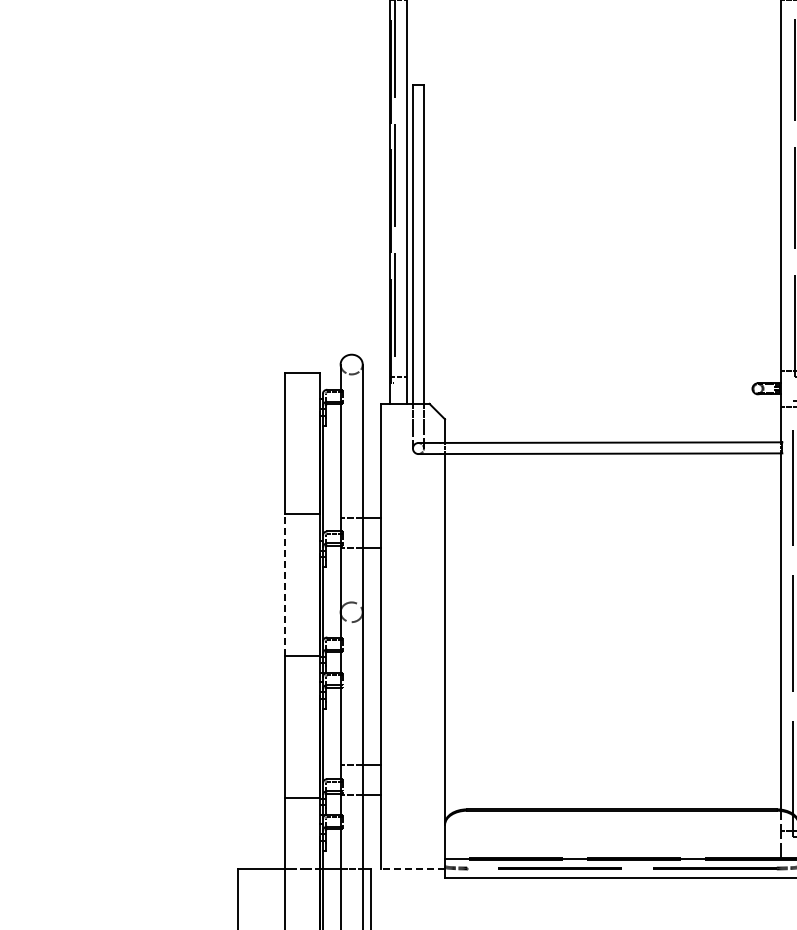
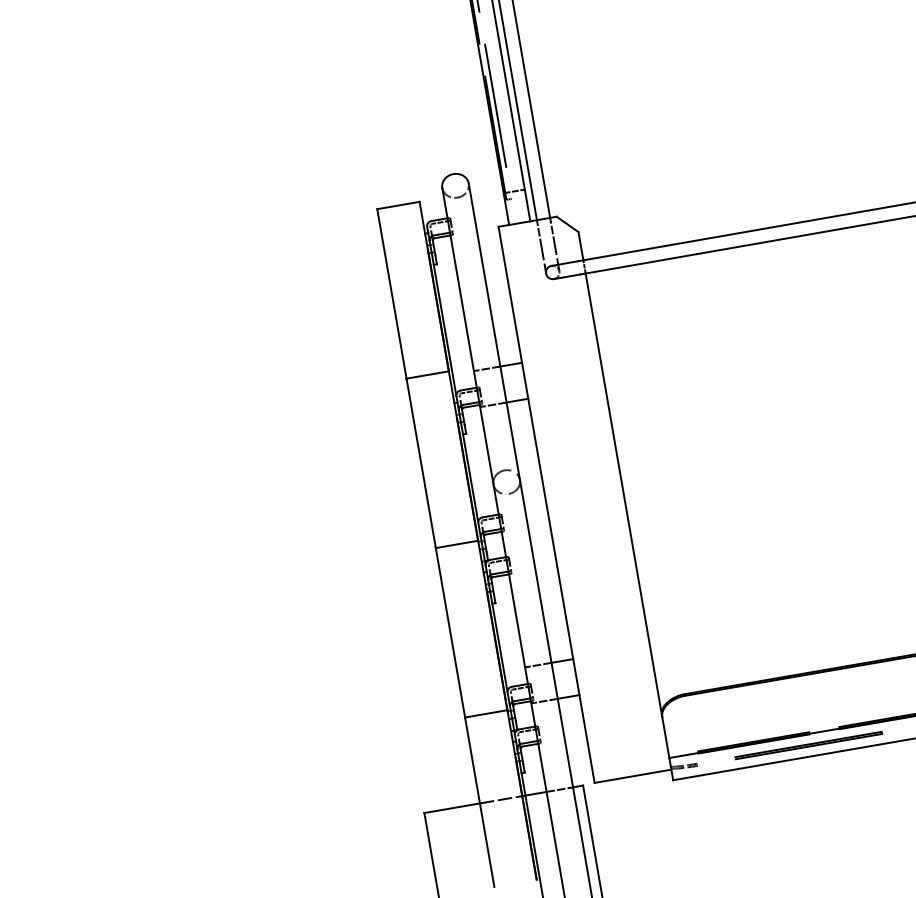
line: (284, 585) -> (420, 463), dashed -> solid
line: (412, 868) -> (632, 776), dashed -> solid

